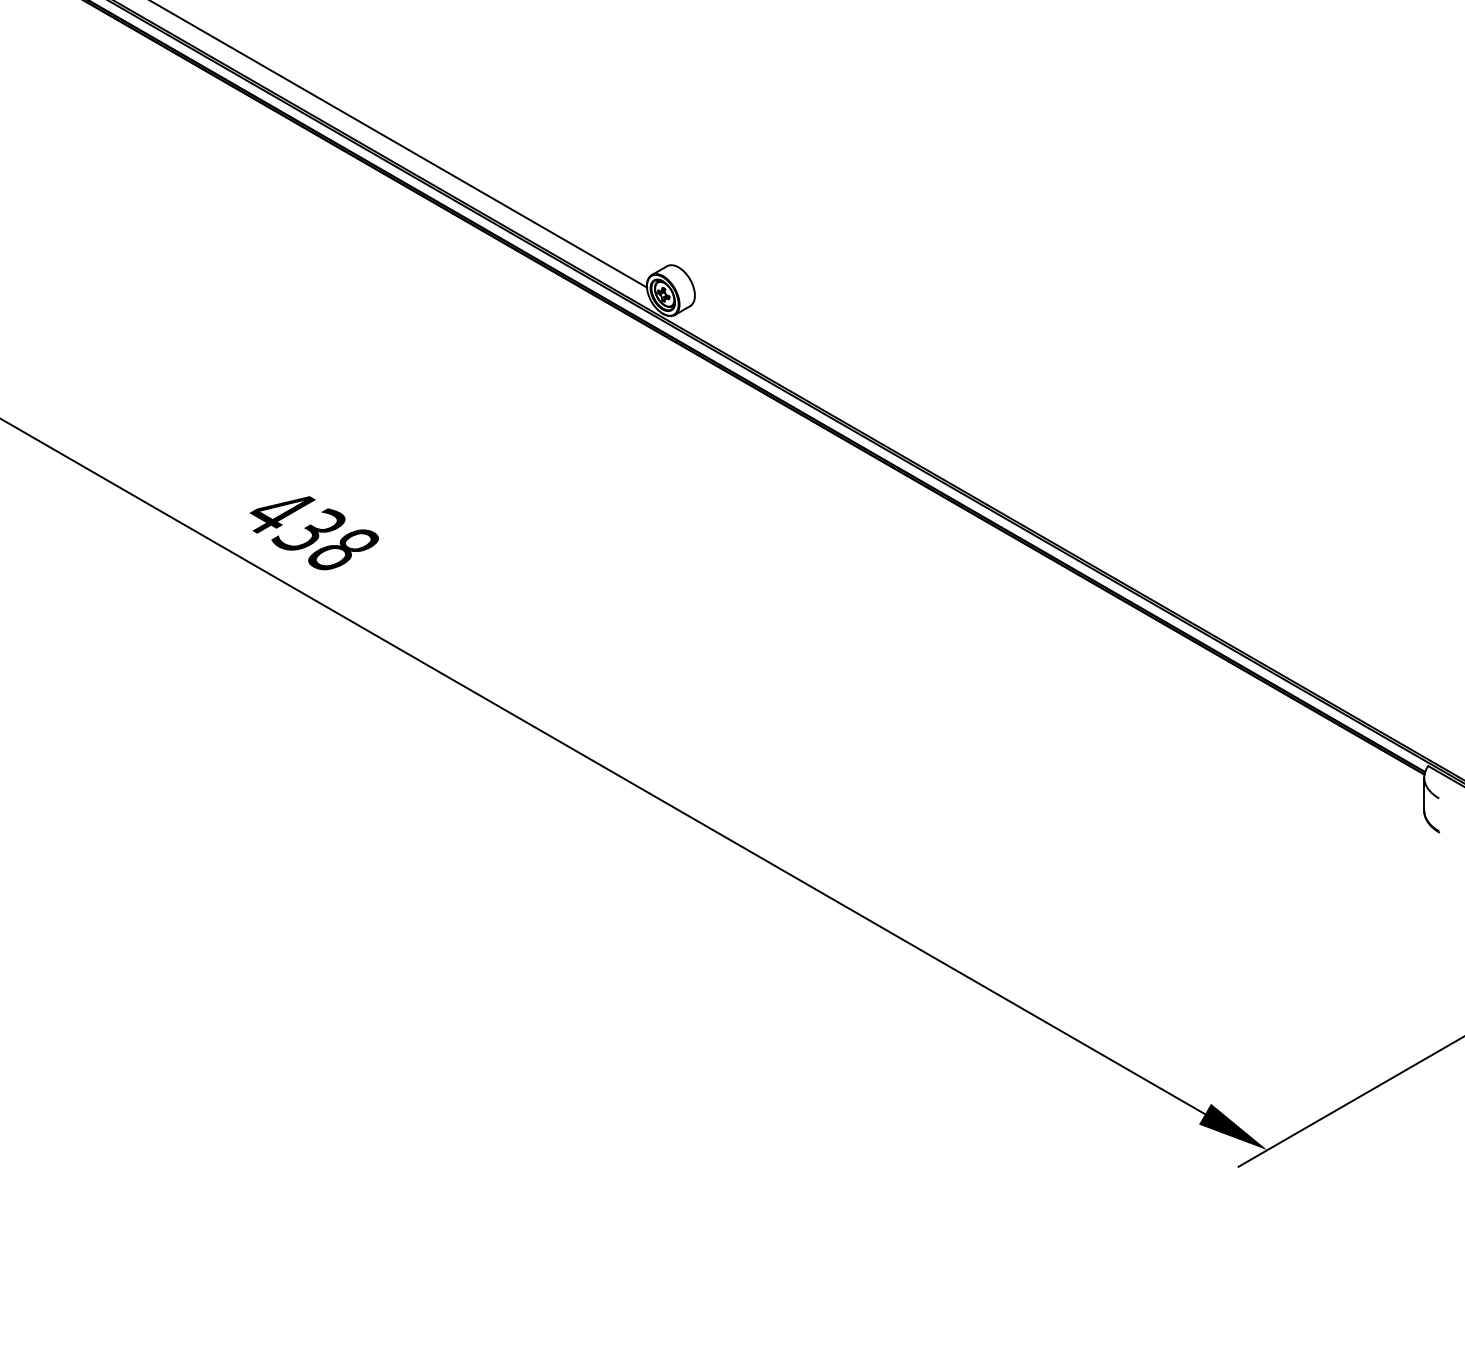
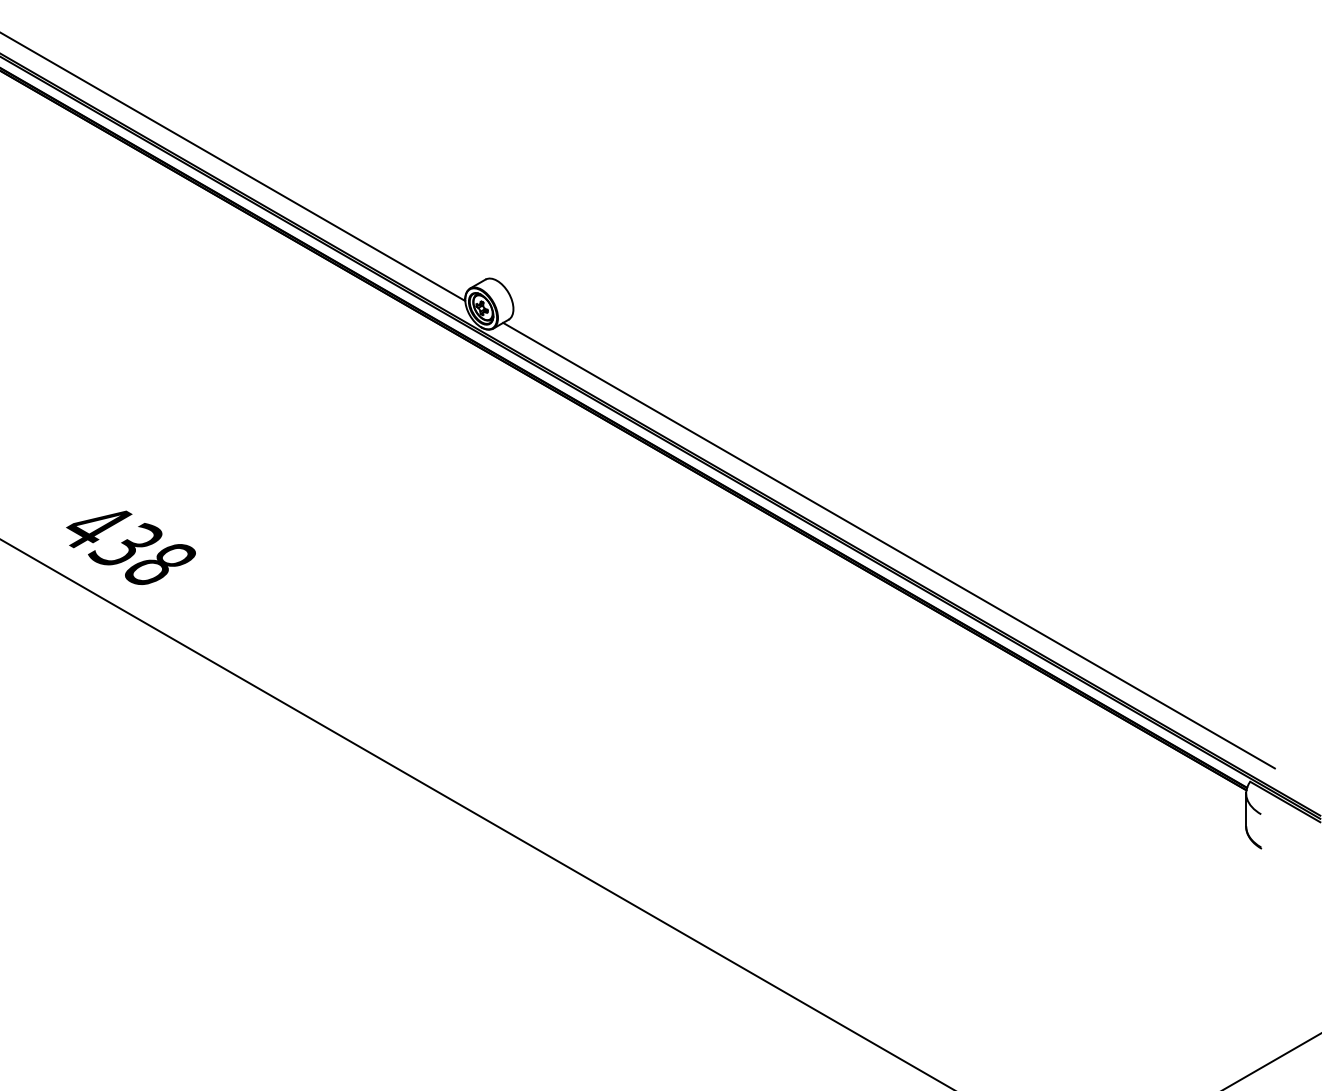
line: (1068, 530) -> (888, 545), added

